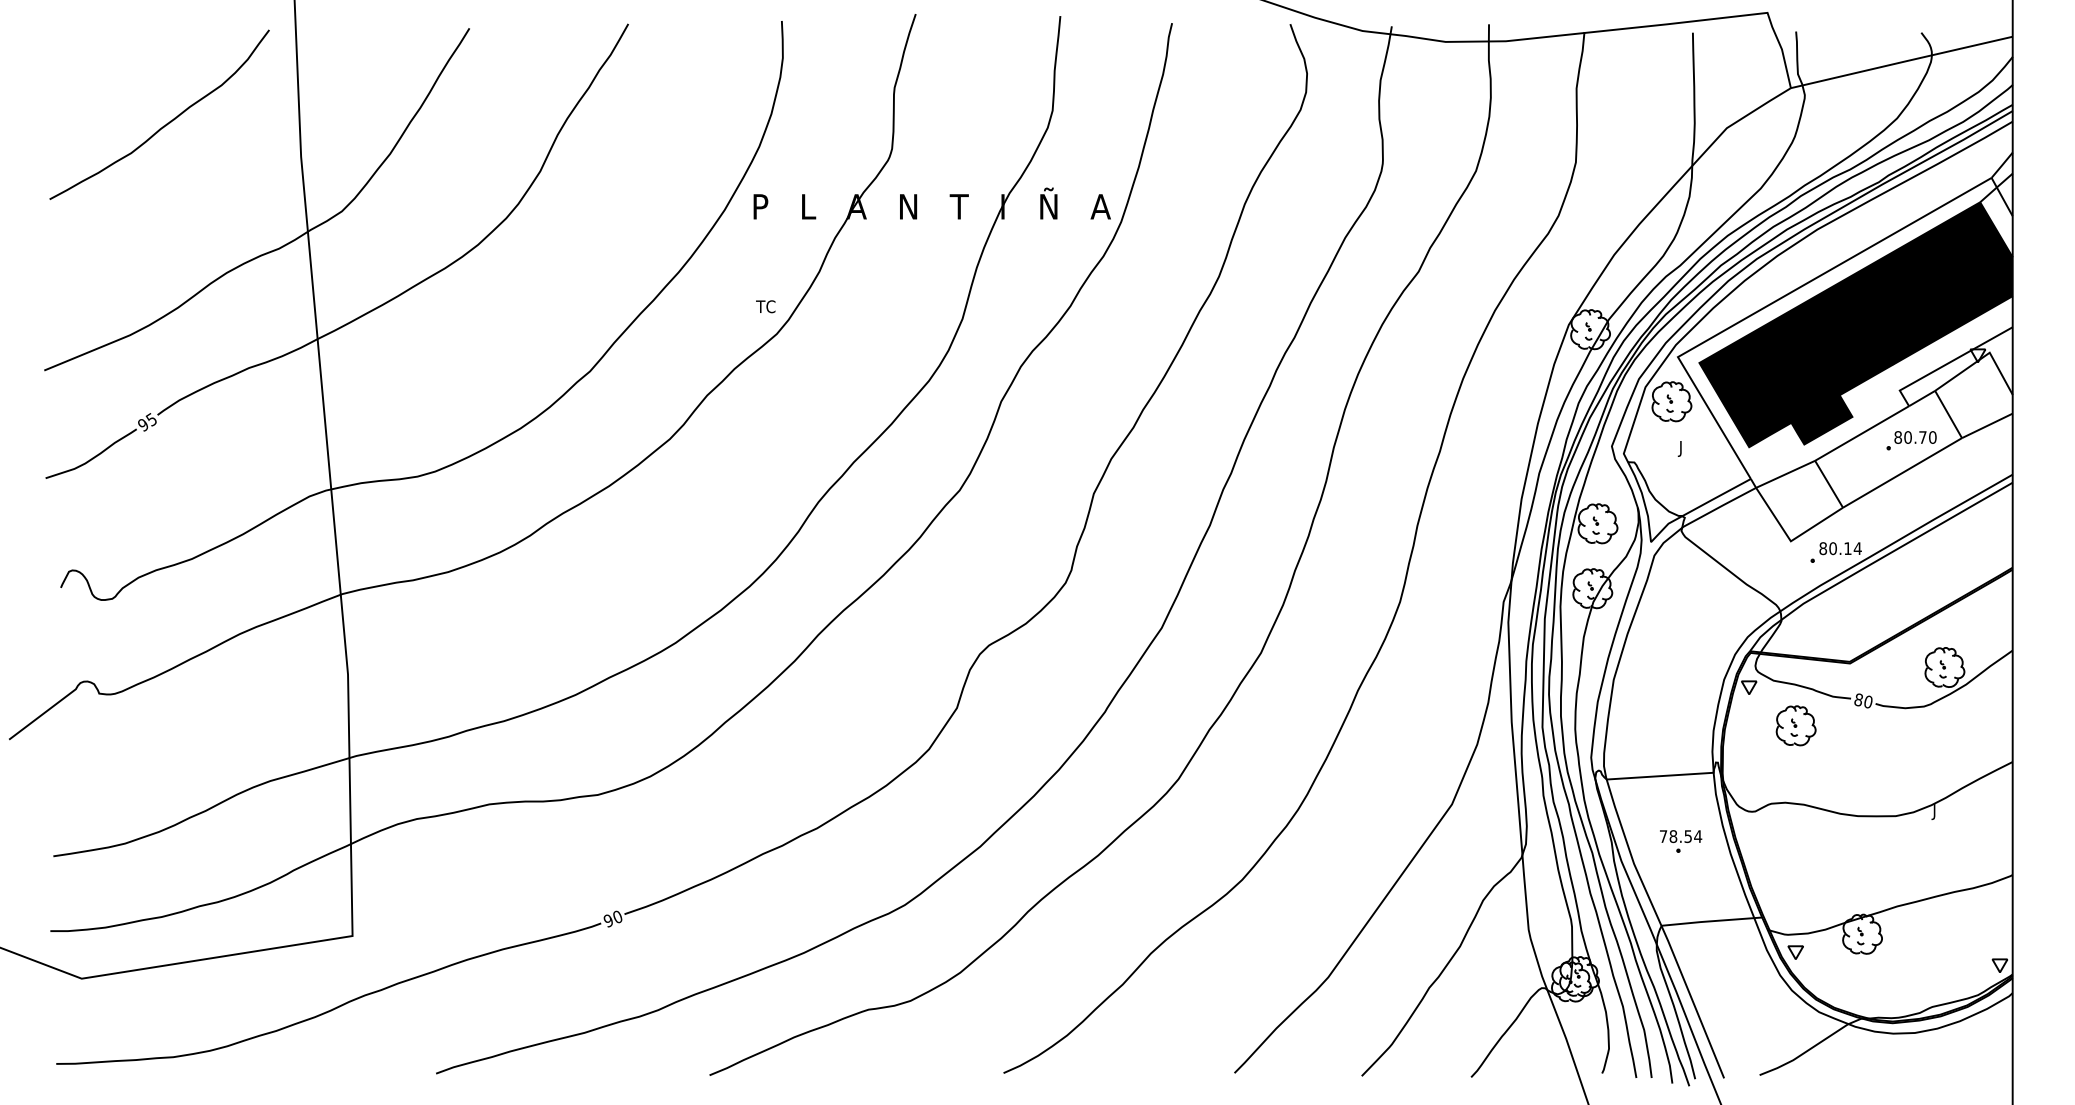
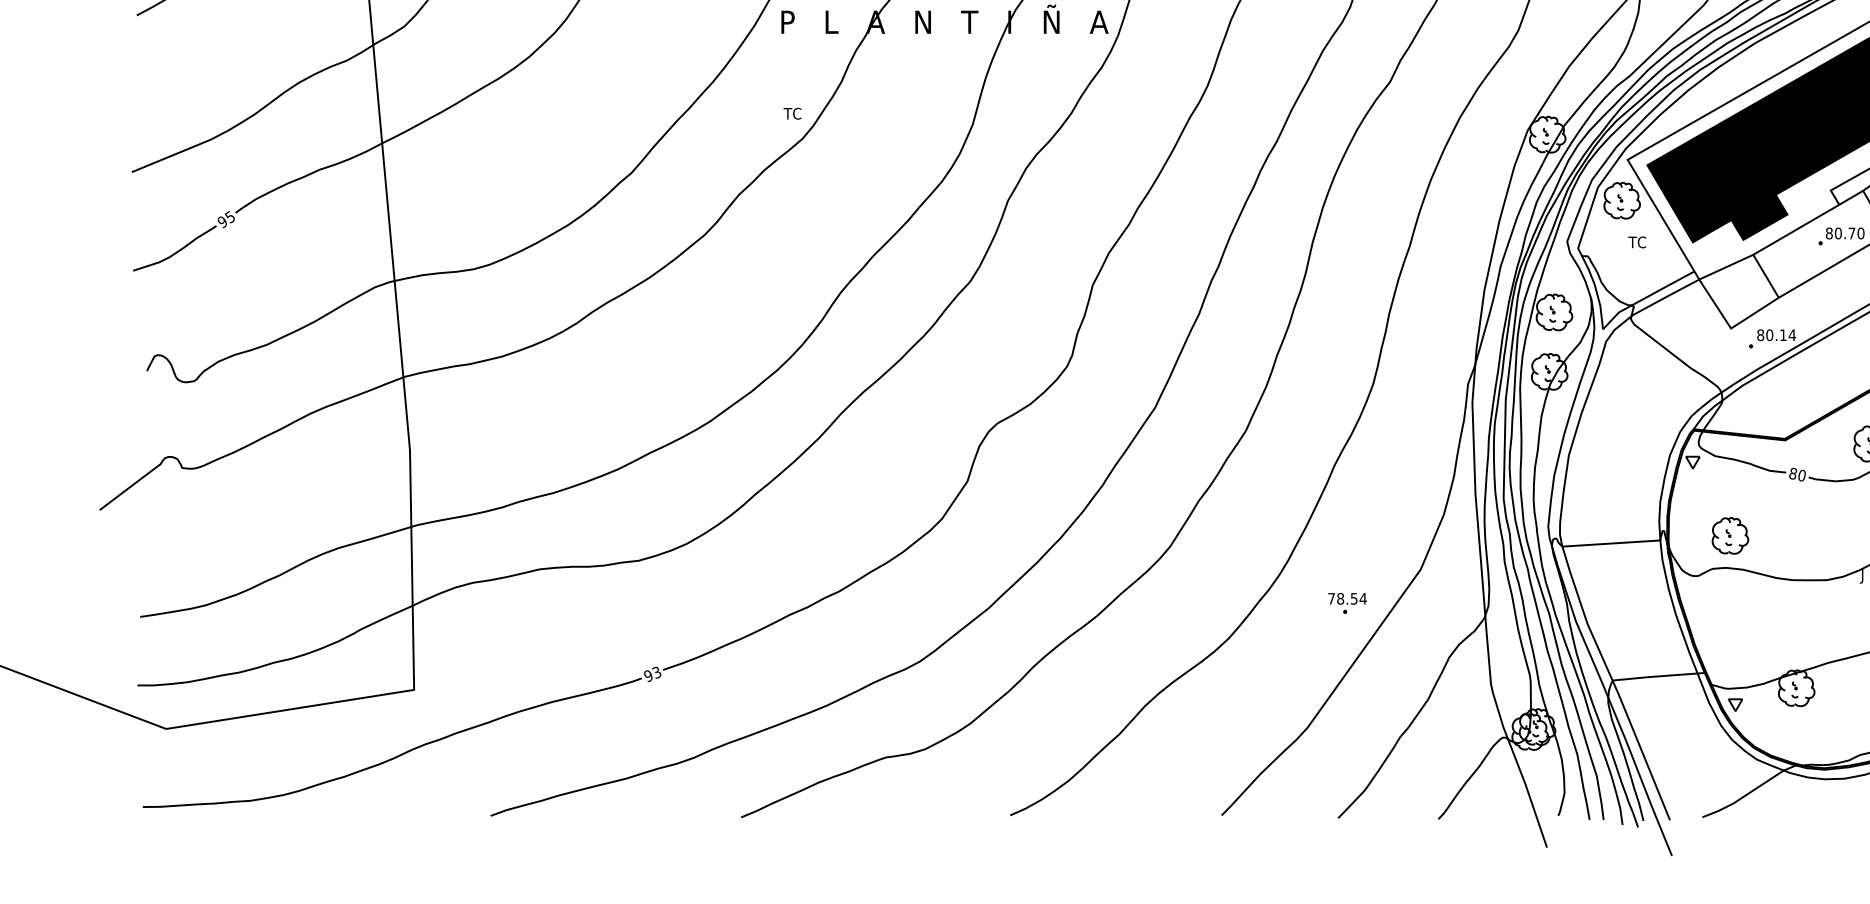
text: (1687, 448) -> (1636, 243), J -> TC
part: (1795, 725) -> (1729, 535), moved
part: (1681, 841) -> (1348, 603), moved
text: (617, 916) -> (656, 672), 90 -> 93

